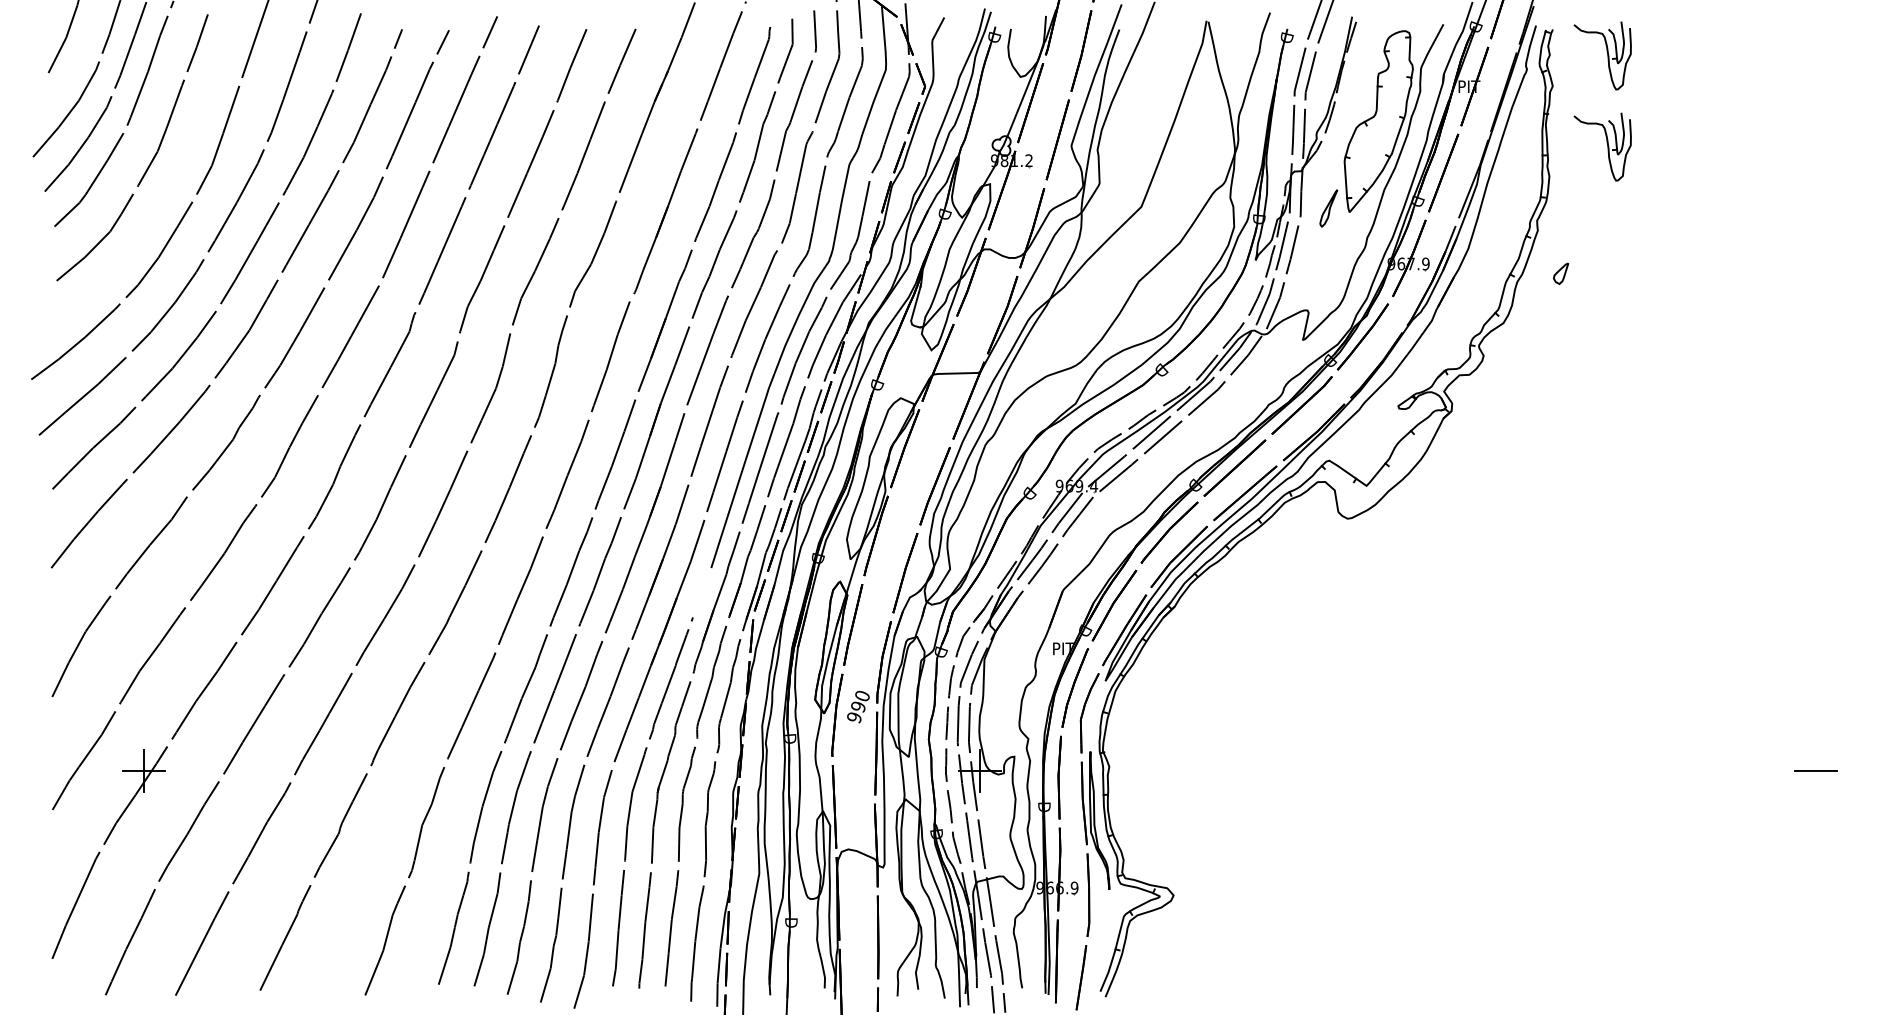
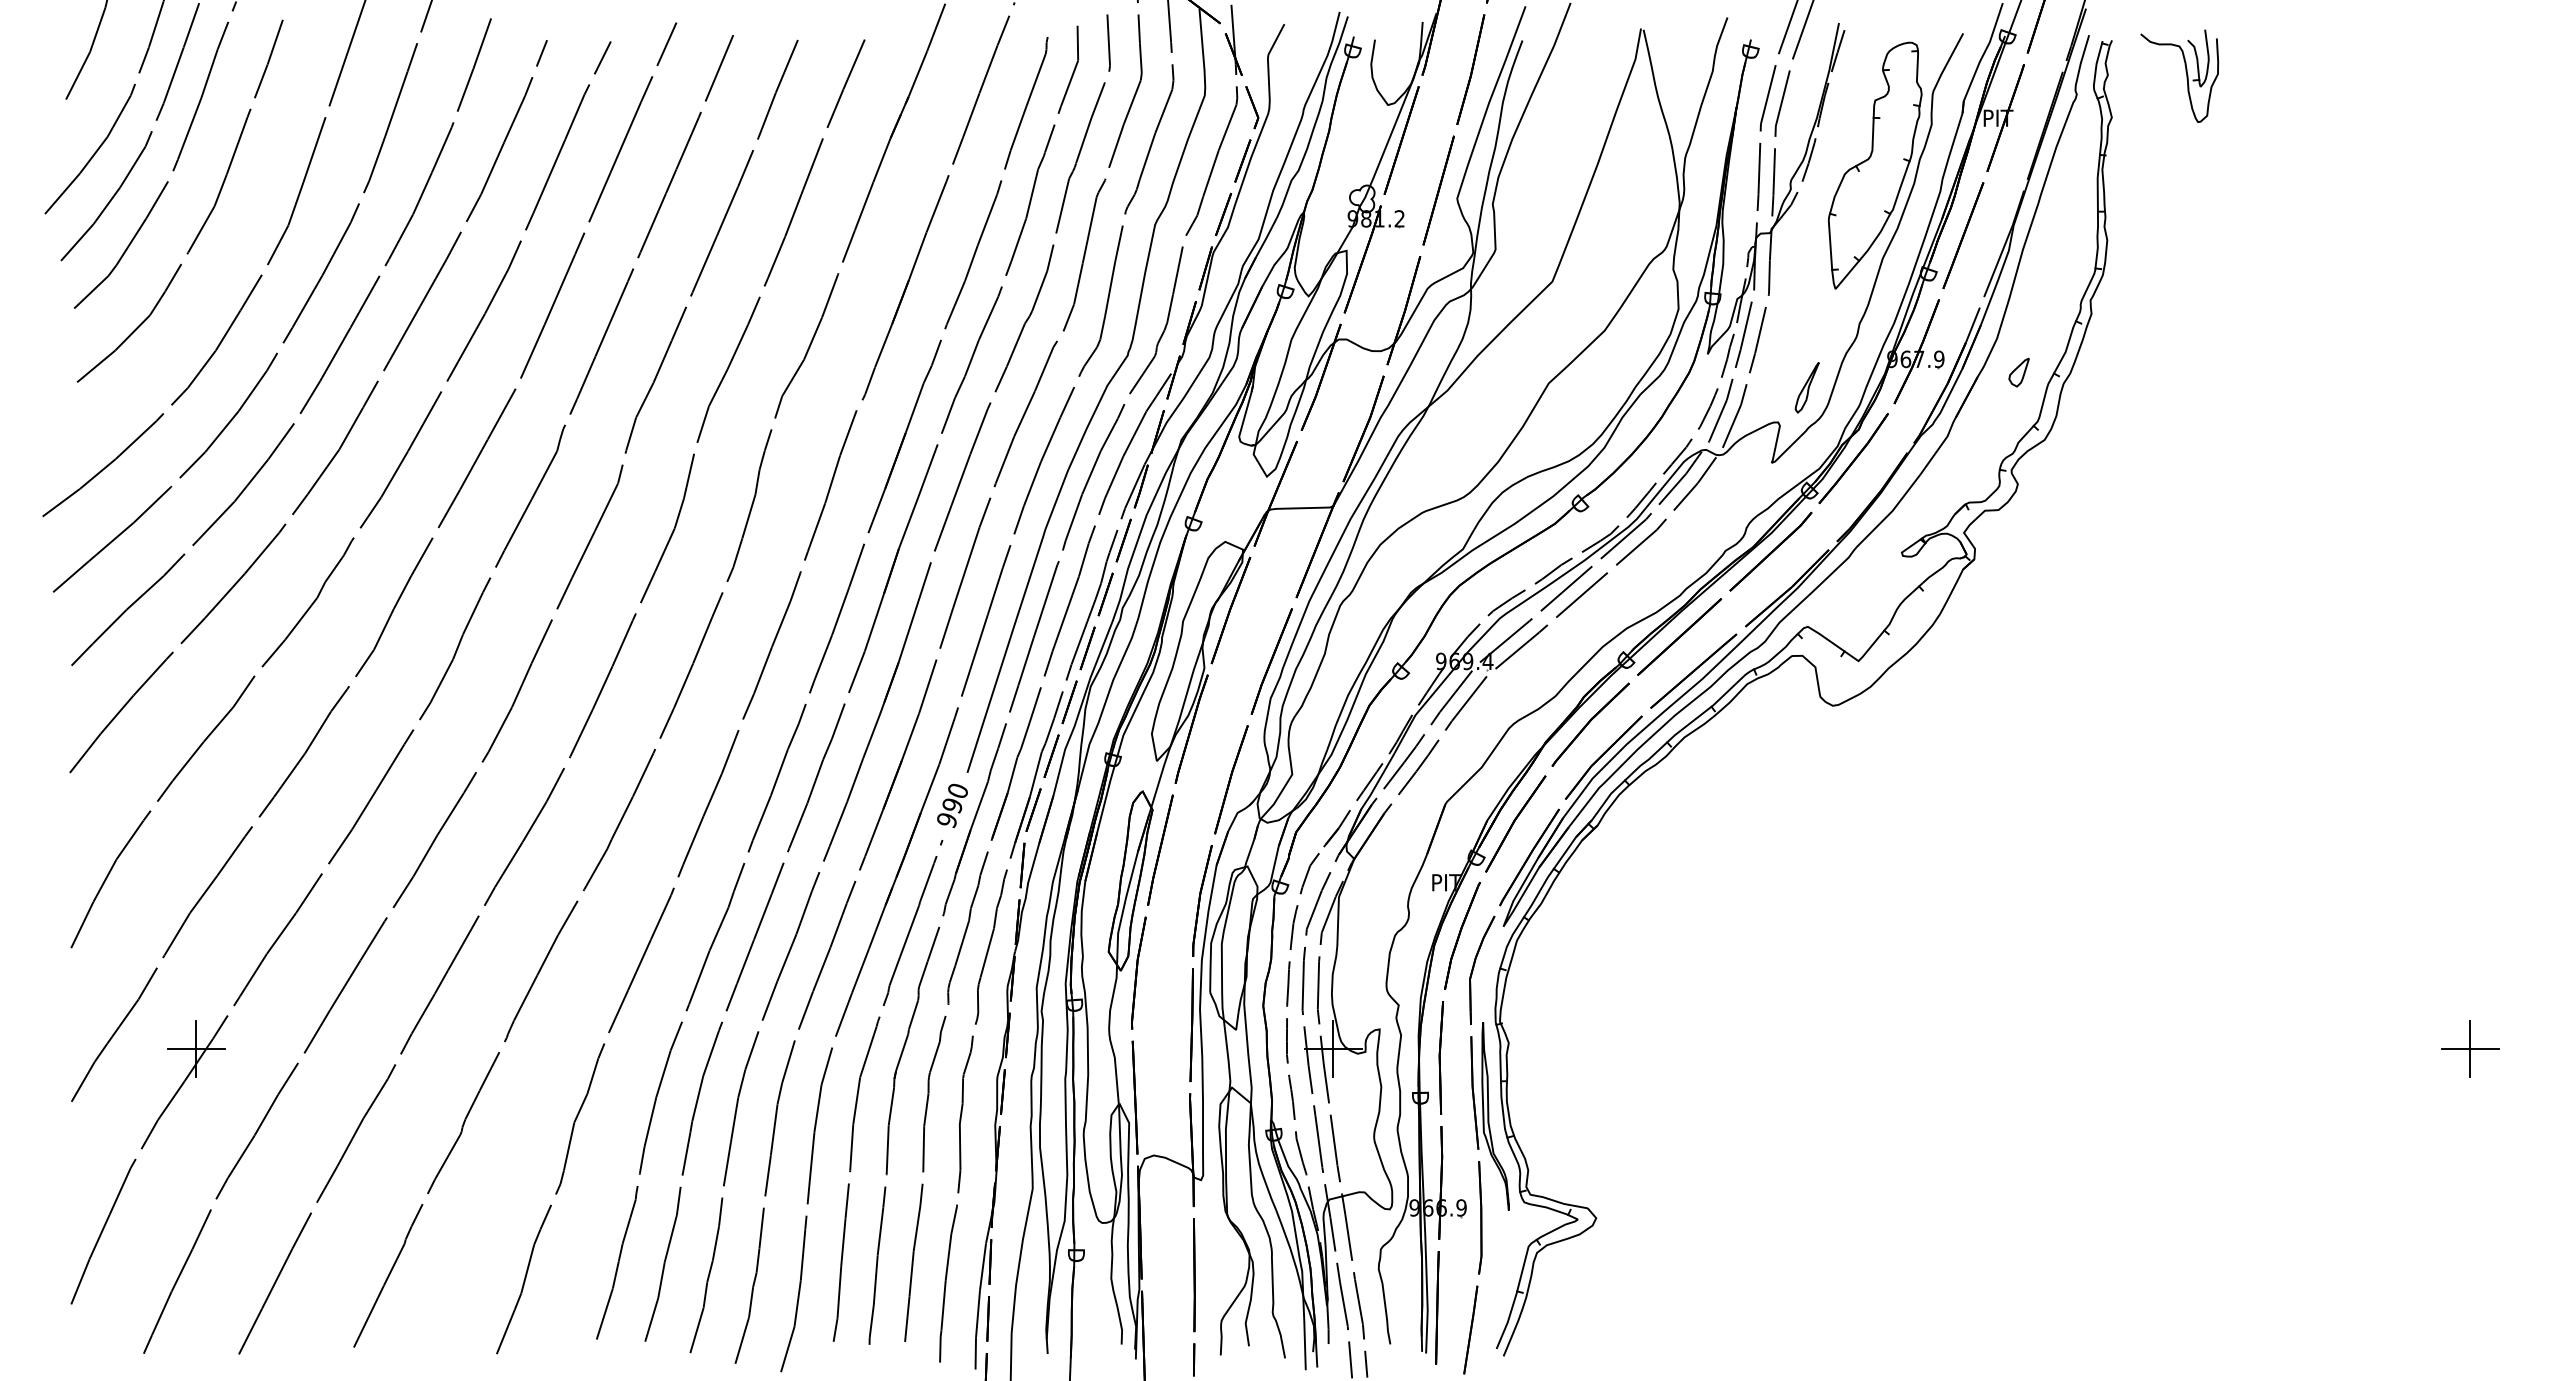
part: (1607, 146) -> (2186, 199), removed
part: (1328, 208) -> (1806, 387), moved
part: (1560, 273) -> (2018, 372), moved
text: (858, 706) -> (952, 805), moved
line: (1816, 770) -> (2470, 1048), added

